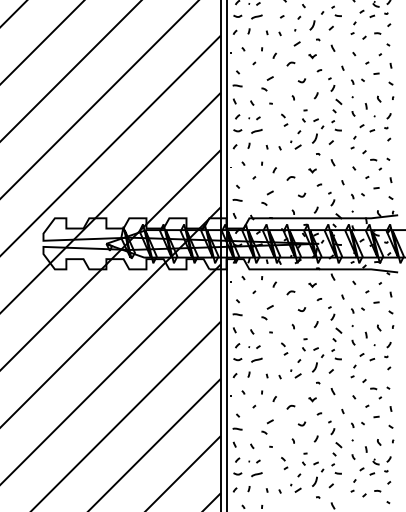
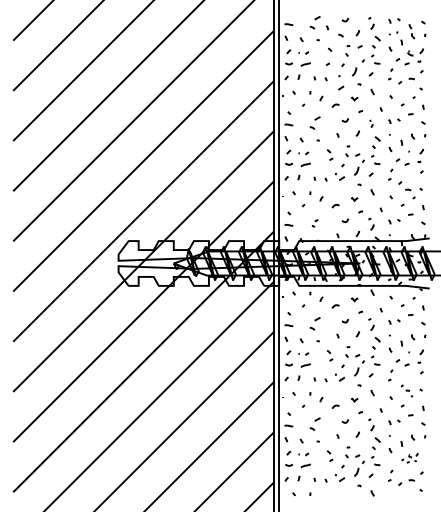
part: (331, 84) -> (371, 123), size x0.6
part: (266, 198) -> (314, 223), size x0.6
part: (371, 388) -> (406, 390), size x0.7
part: (375, 465) -> (409, 457), size x0.6

